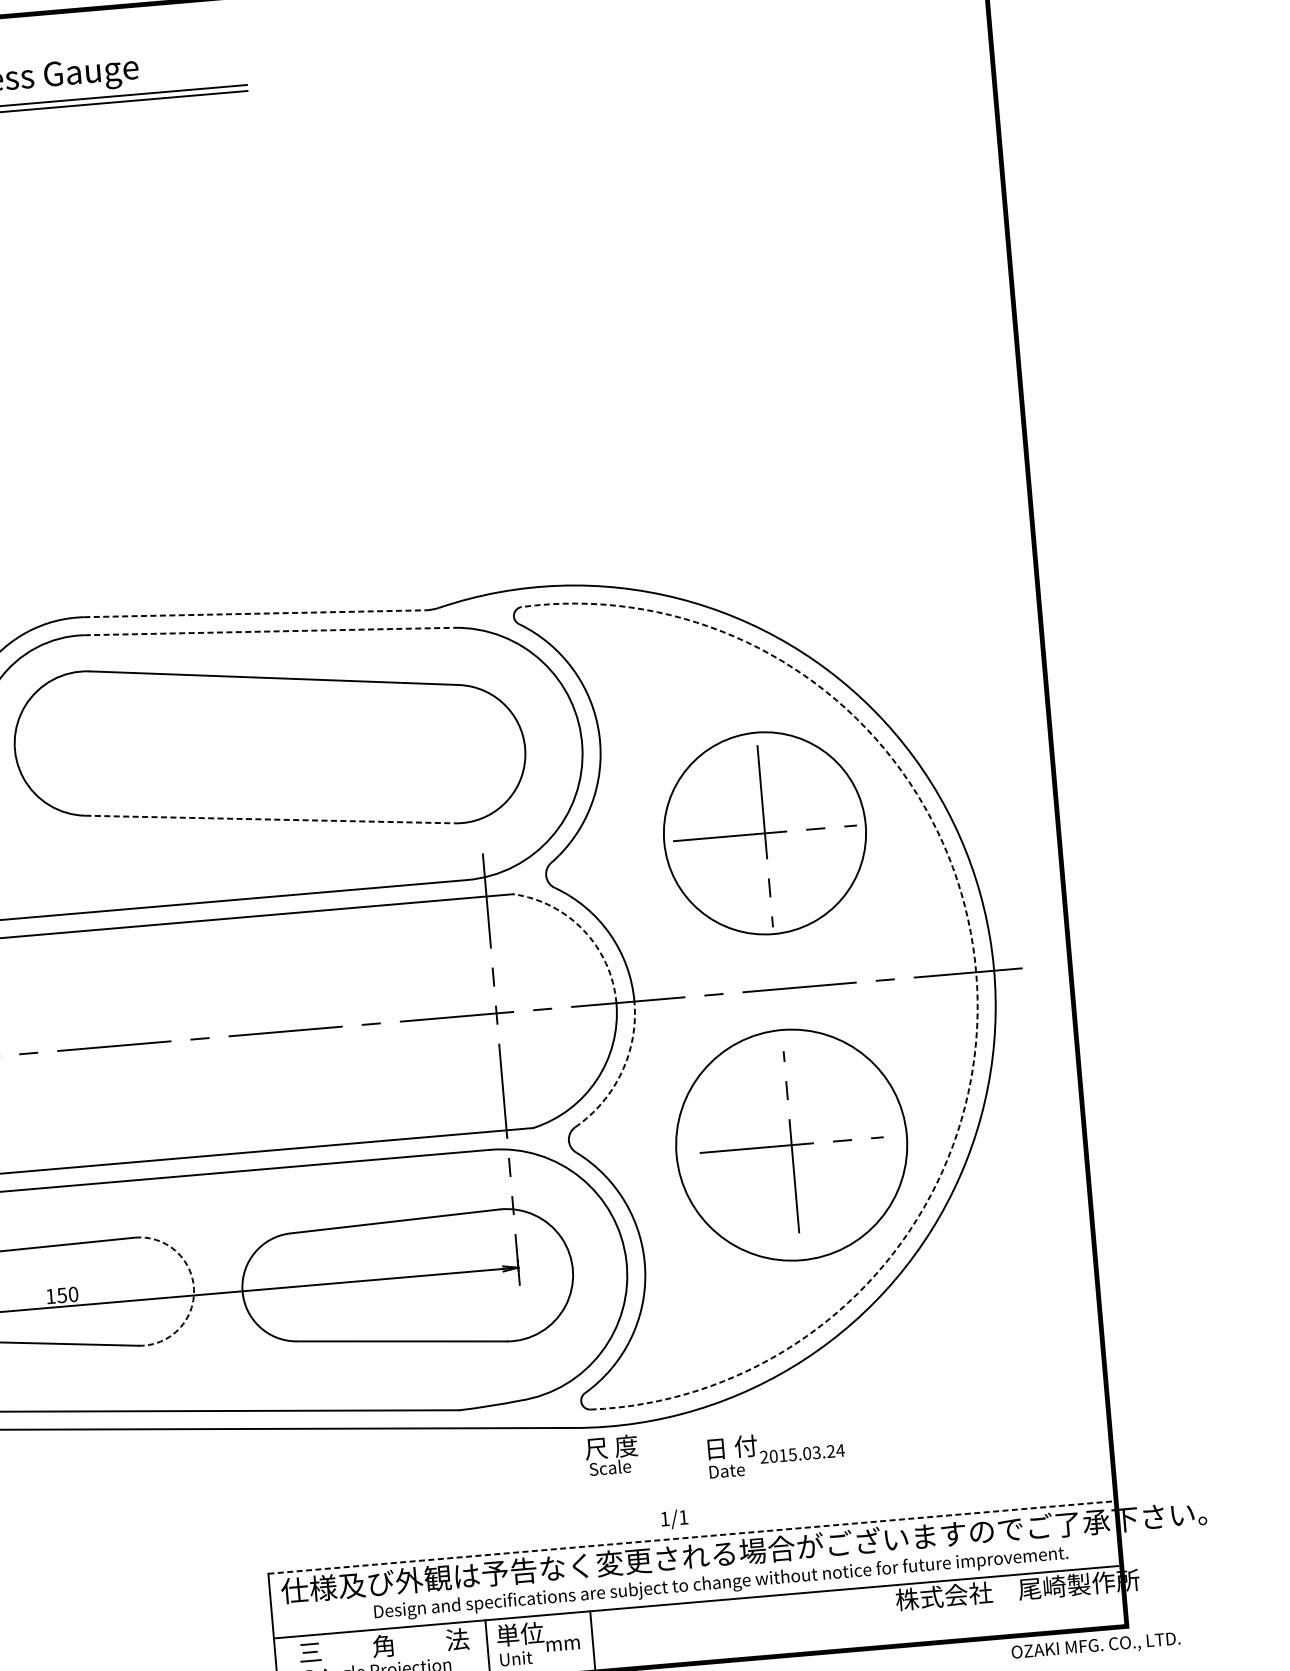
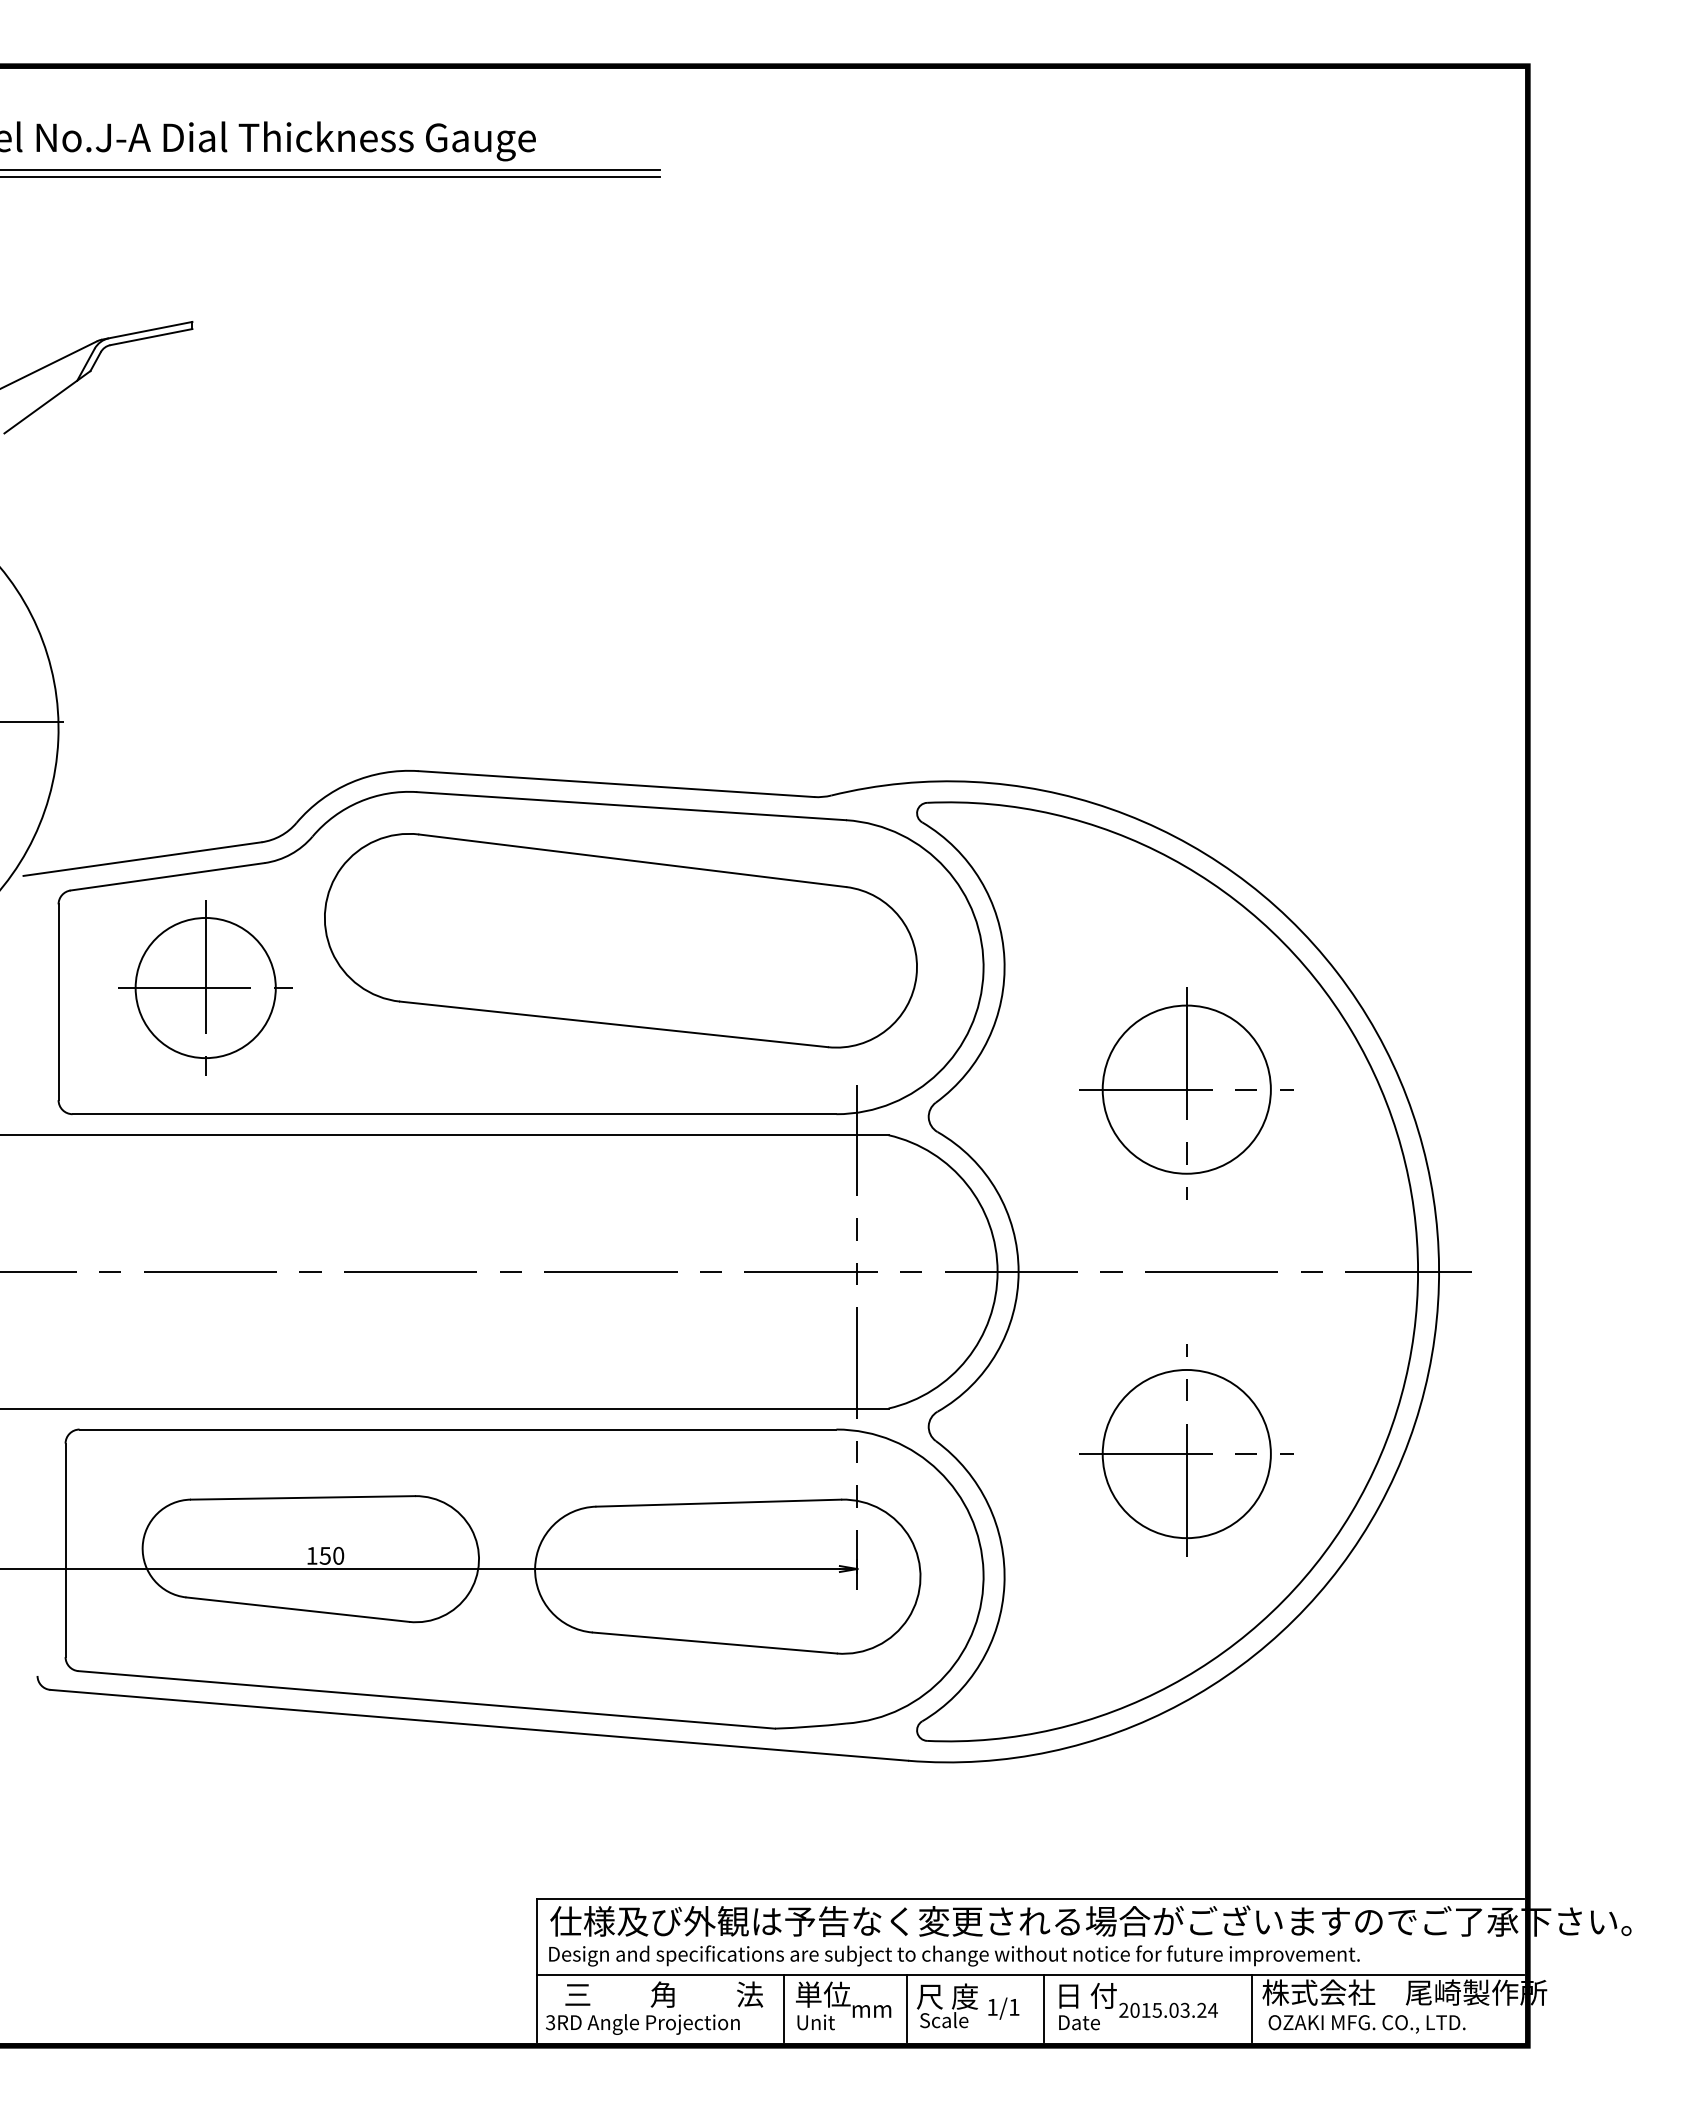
line: (254, 614) -> (616, 784), dashed -> solid
line: (269, 631) -> (631, 806), dashed -> solid
line: (270, 819) -> (614, 1024), dashed -> solid
circle: (764, 833) -> (1186, 1089), size x0.71
arc: (584, 930) -> (967, 1184), dashed -> solid
arc: (976, 971) -> (1418, 1271), dashed -> solid
arc: (621, 1072) -> (996, 1352), dashed -> solid
circle: (791, 1144) -> (1186, 1453), size x0.62
arc: (193, 1289) -> (478, 1562), dashed -> solid
text: (776, 1452) -> (1138, 2006), moved
text: (612, 1454) -> (947, 2005), moved
text: (674, 1519) -> (1003, 2008), moved
line: (690, 1537) -> (1030, 1899), dashed -> solid
text: (721, 1583) -> (954, 1955), moved
line: (887, 1614) -> (1251, 2008), added
line: (709, 1630) -> (1043, 2008), added
text: (1095, 1646) -> (1366, 2024), moved

